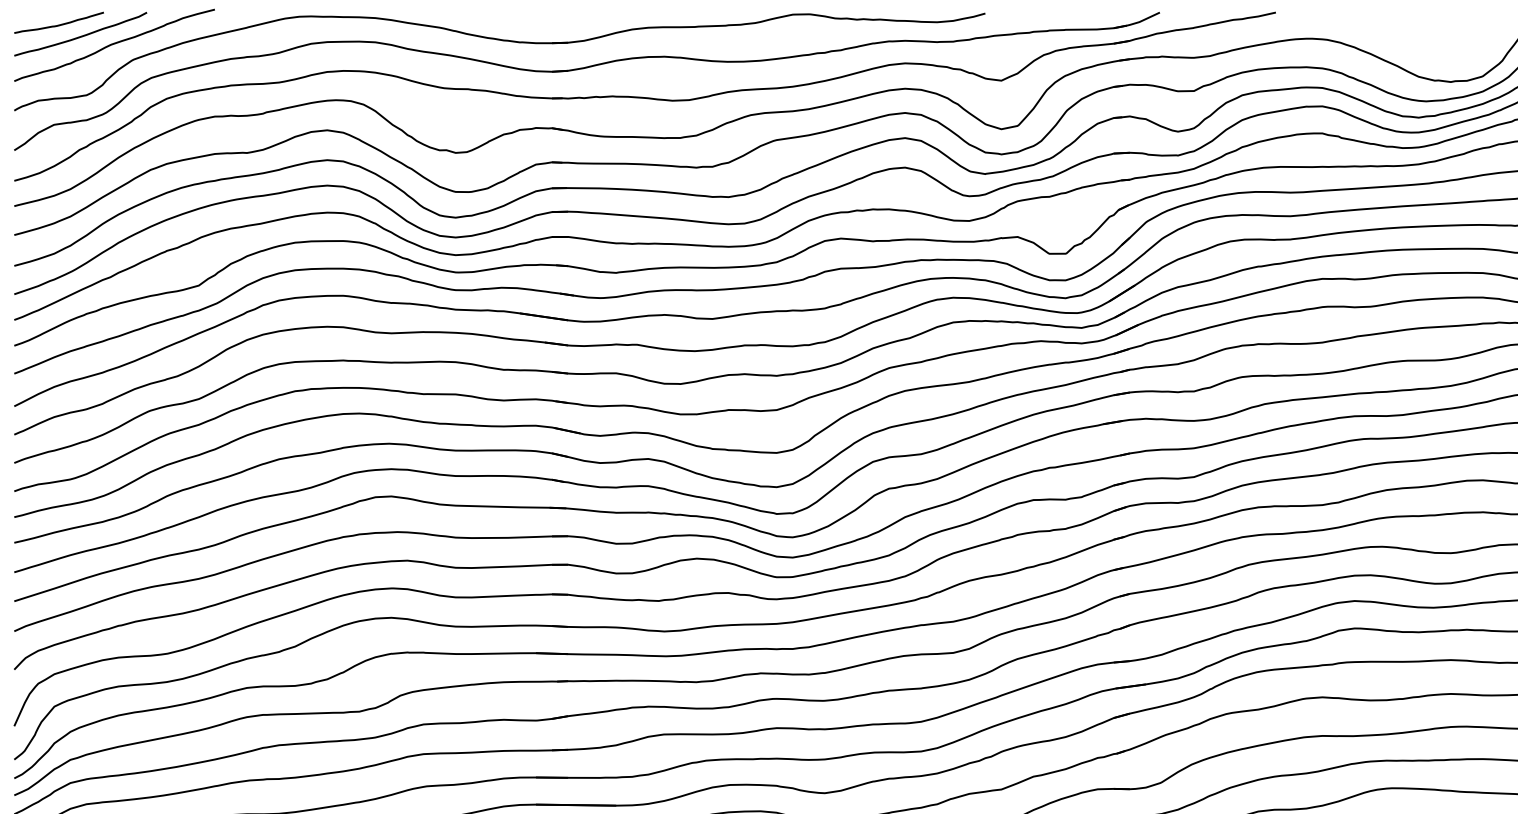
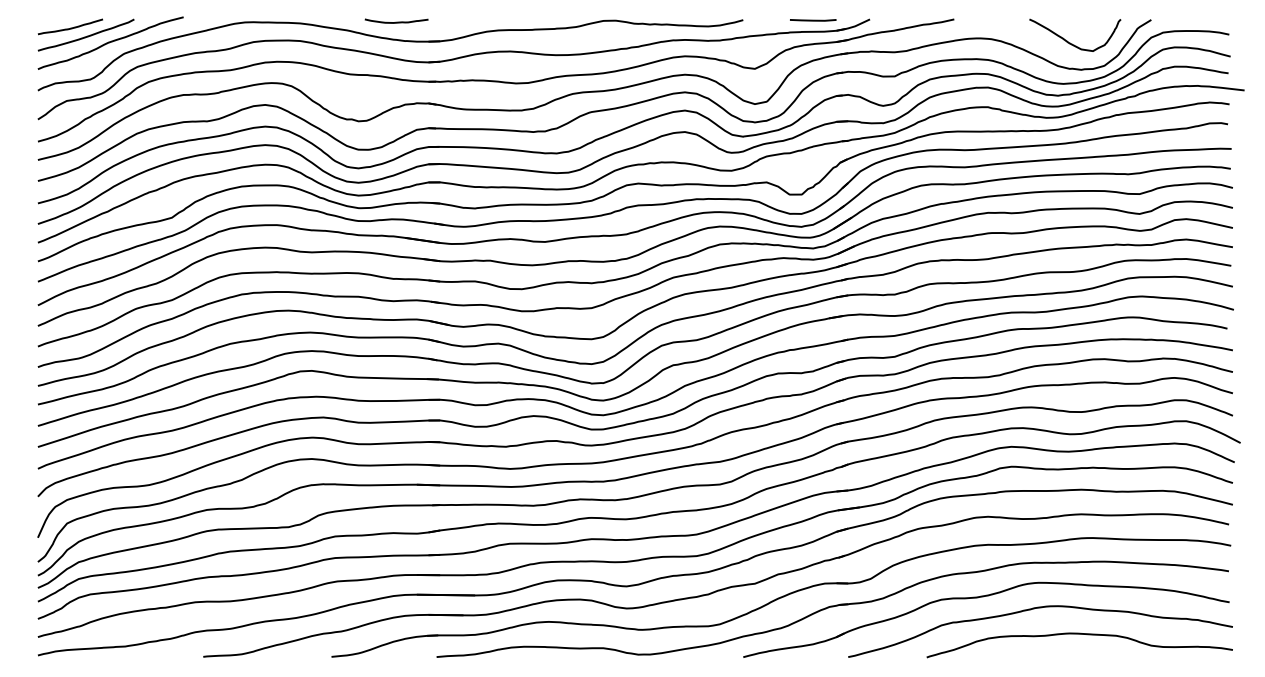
line: (1082, 14) -> (813, 20), added
curve: (507, 15) -> (396, 21), added
curve: (1435, 44) -> (1070, 42), added

